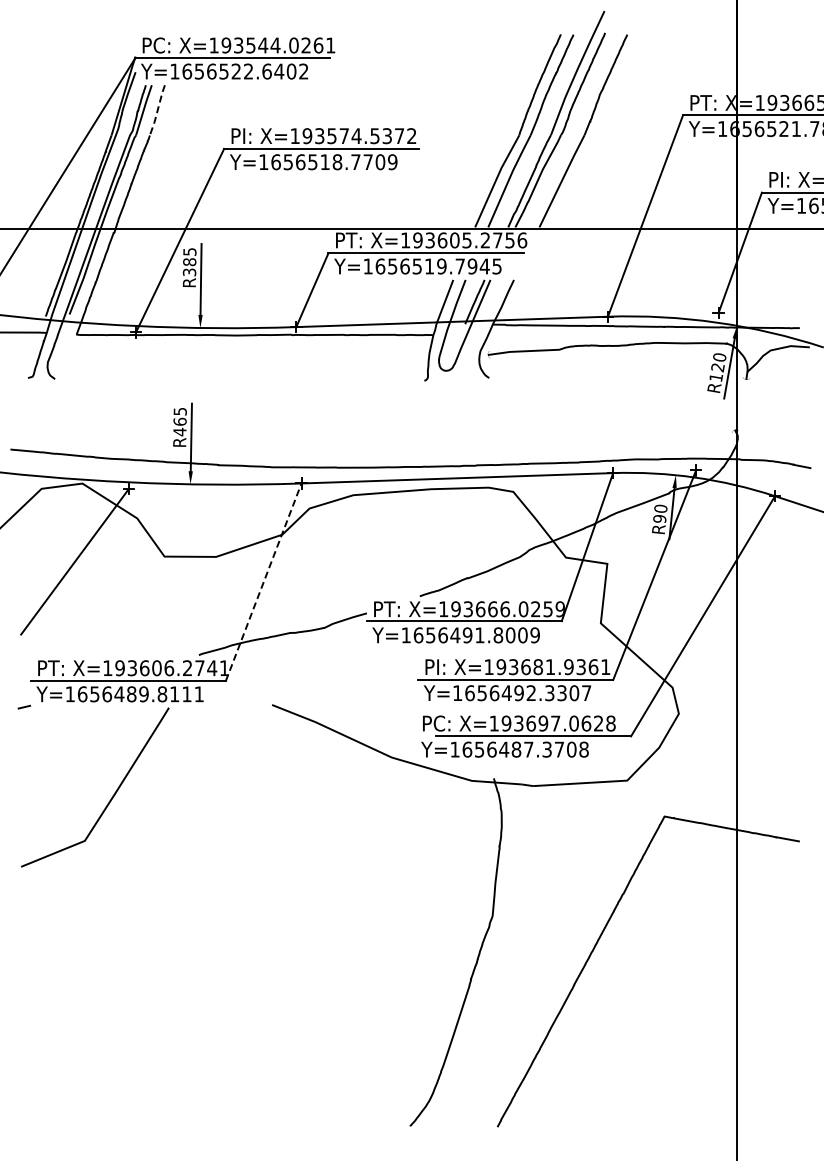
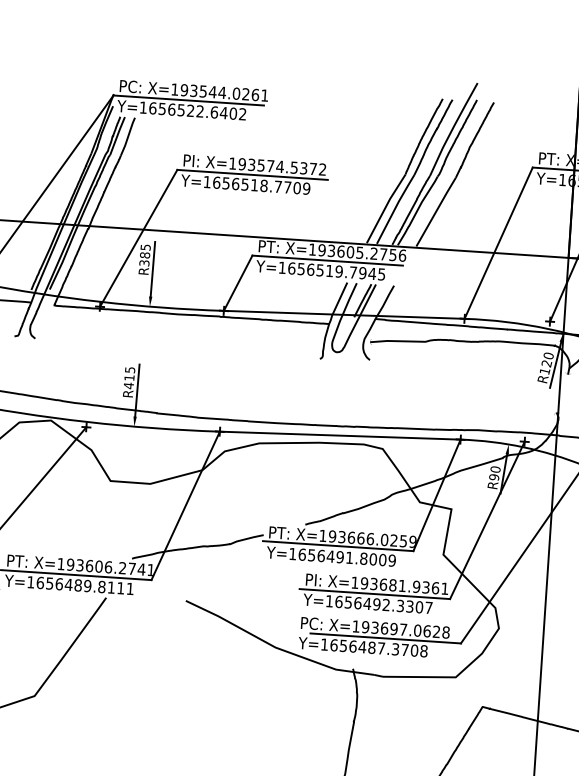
line: (157, 110) -> (128, 136), dashed -> solid
text: (179, 421) -> (129, 377), R465 -> R415
line: (263, 582) -> (185, 506), dashed -> solid

